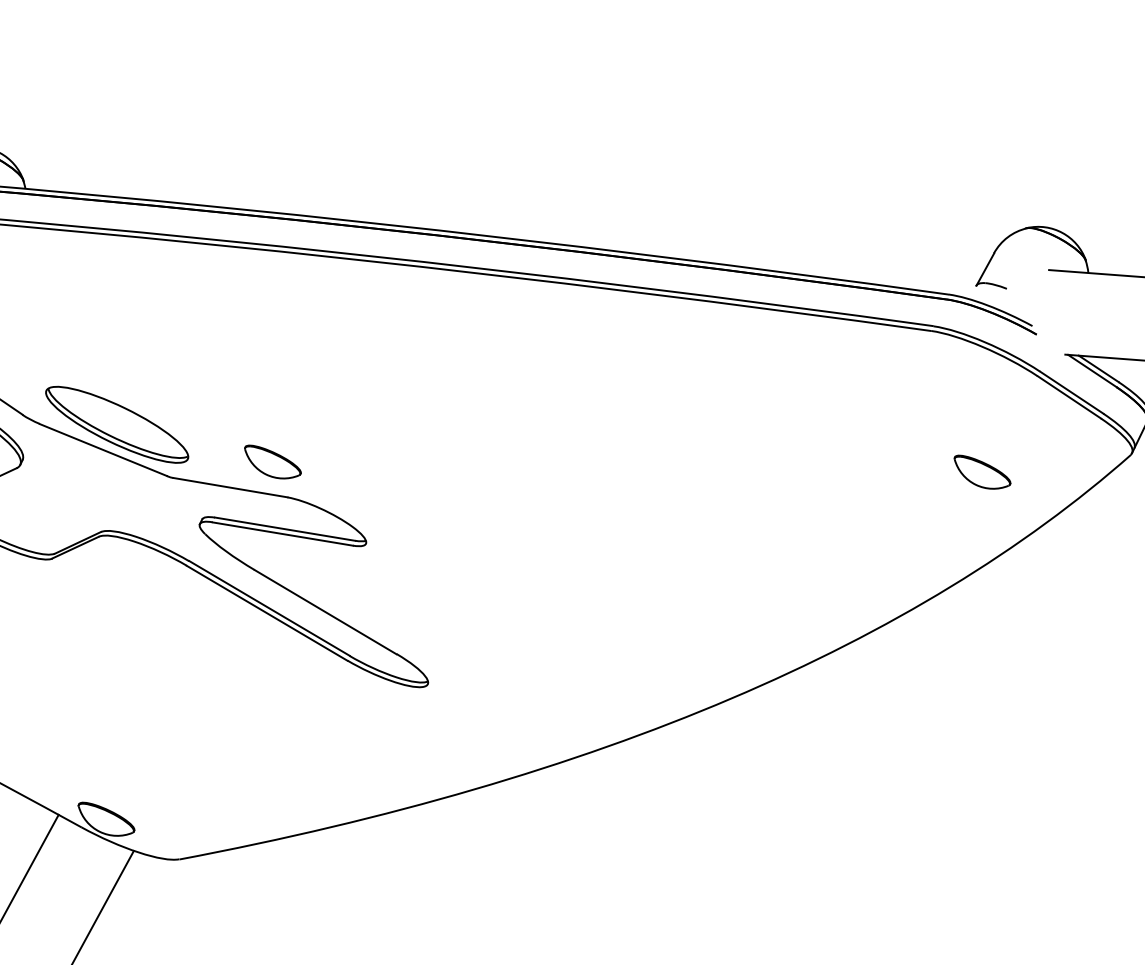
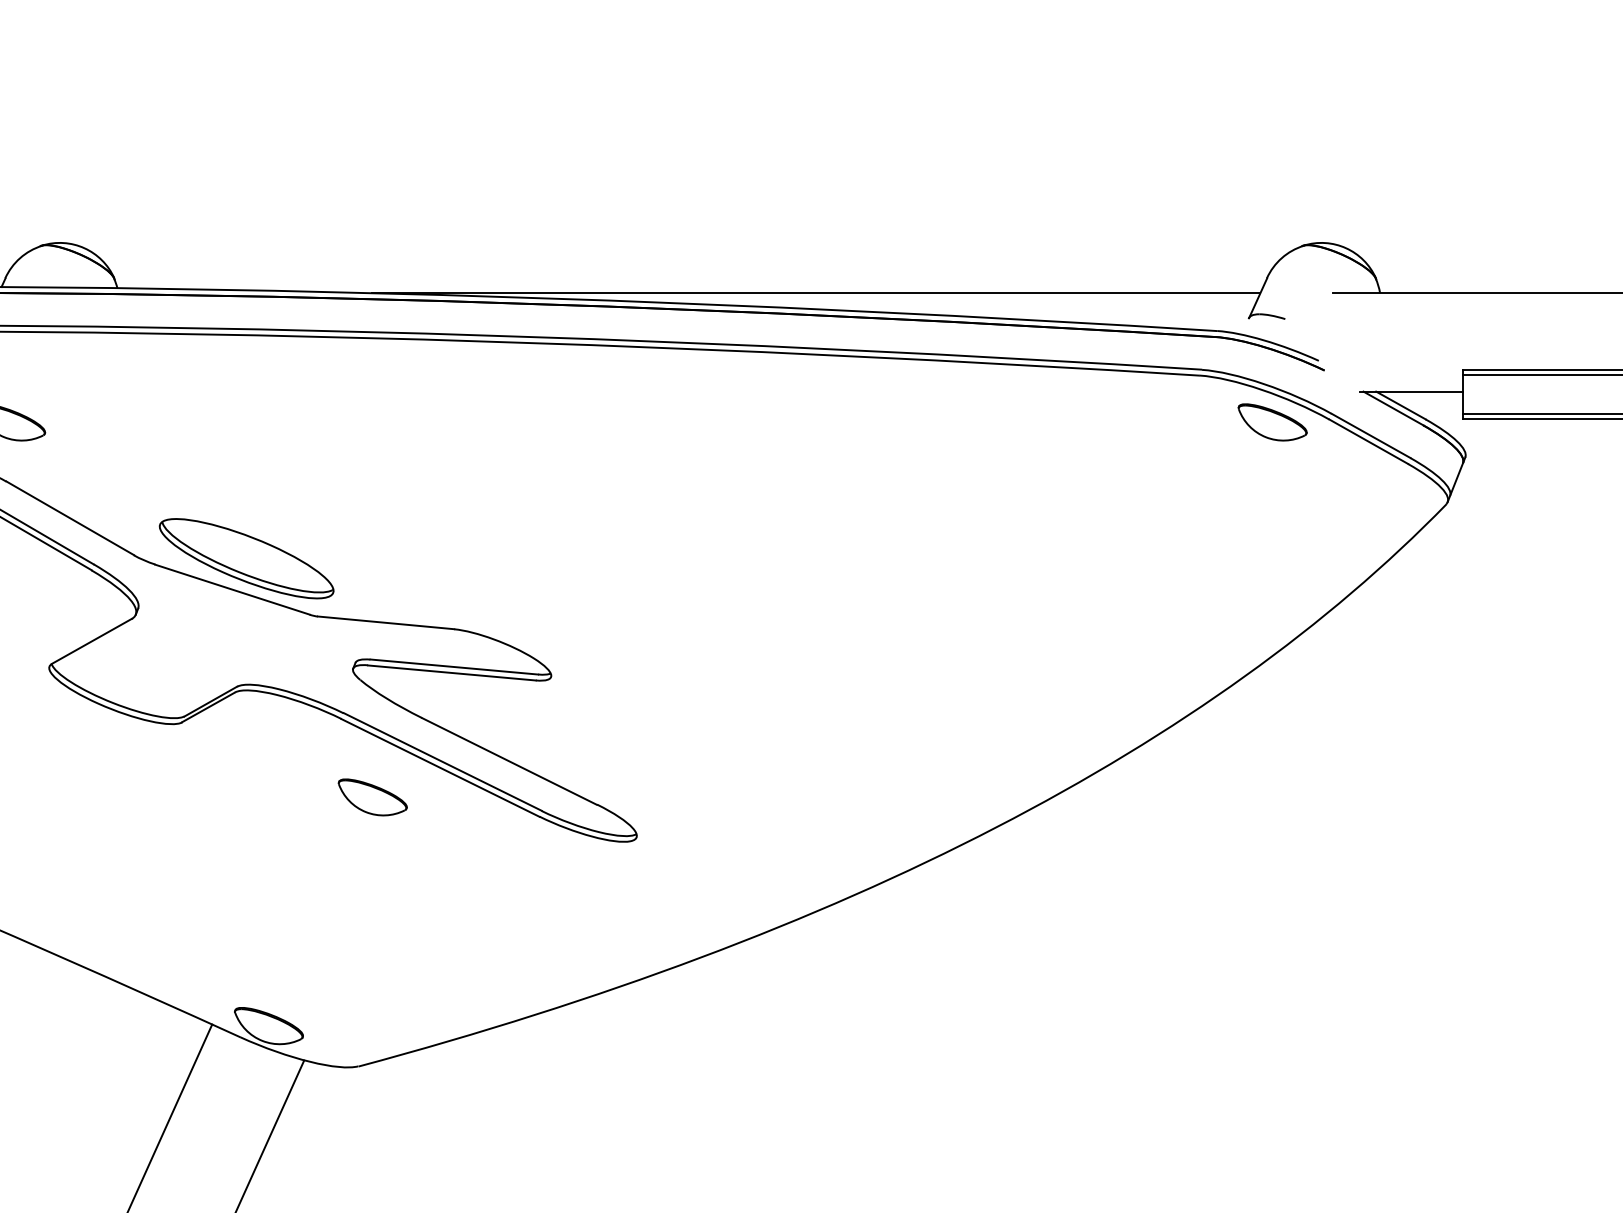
line: (612, 237) -> (815, 293), added
part: (272, 462) -> (372, 797), moved
part: (982, 472) -> (1272, 422), moved

